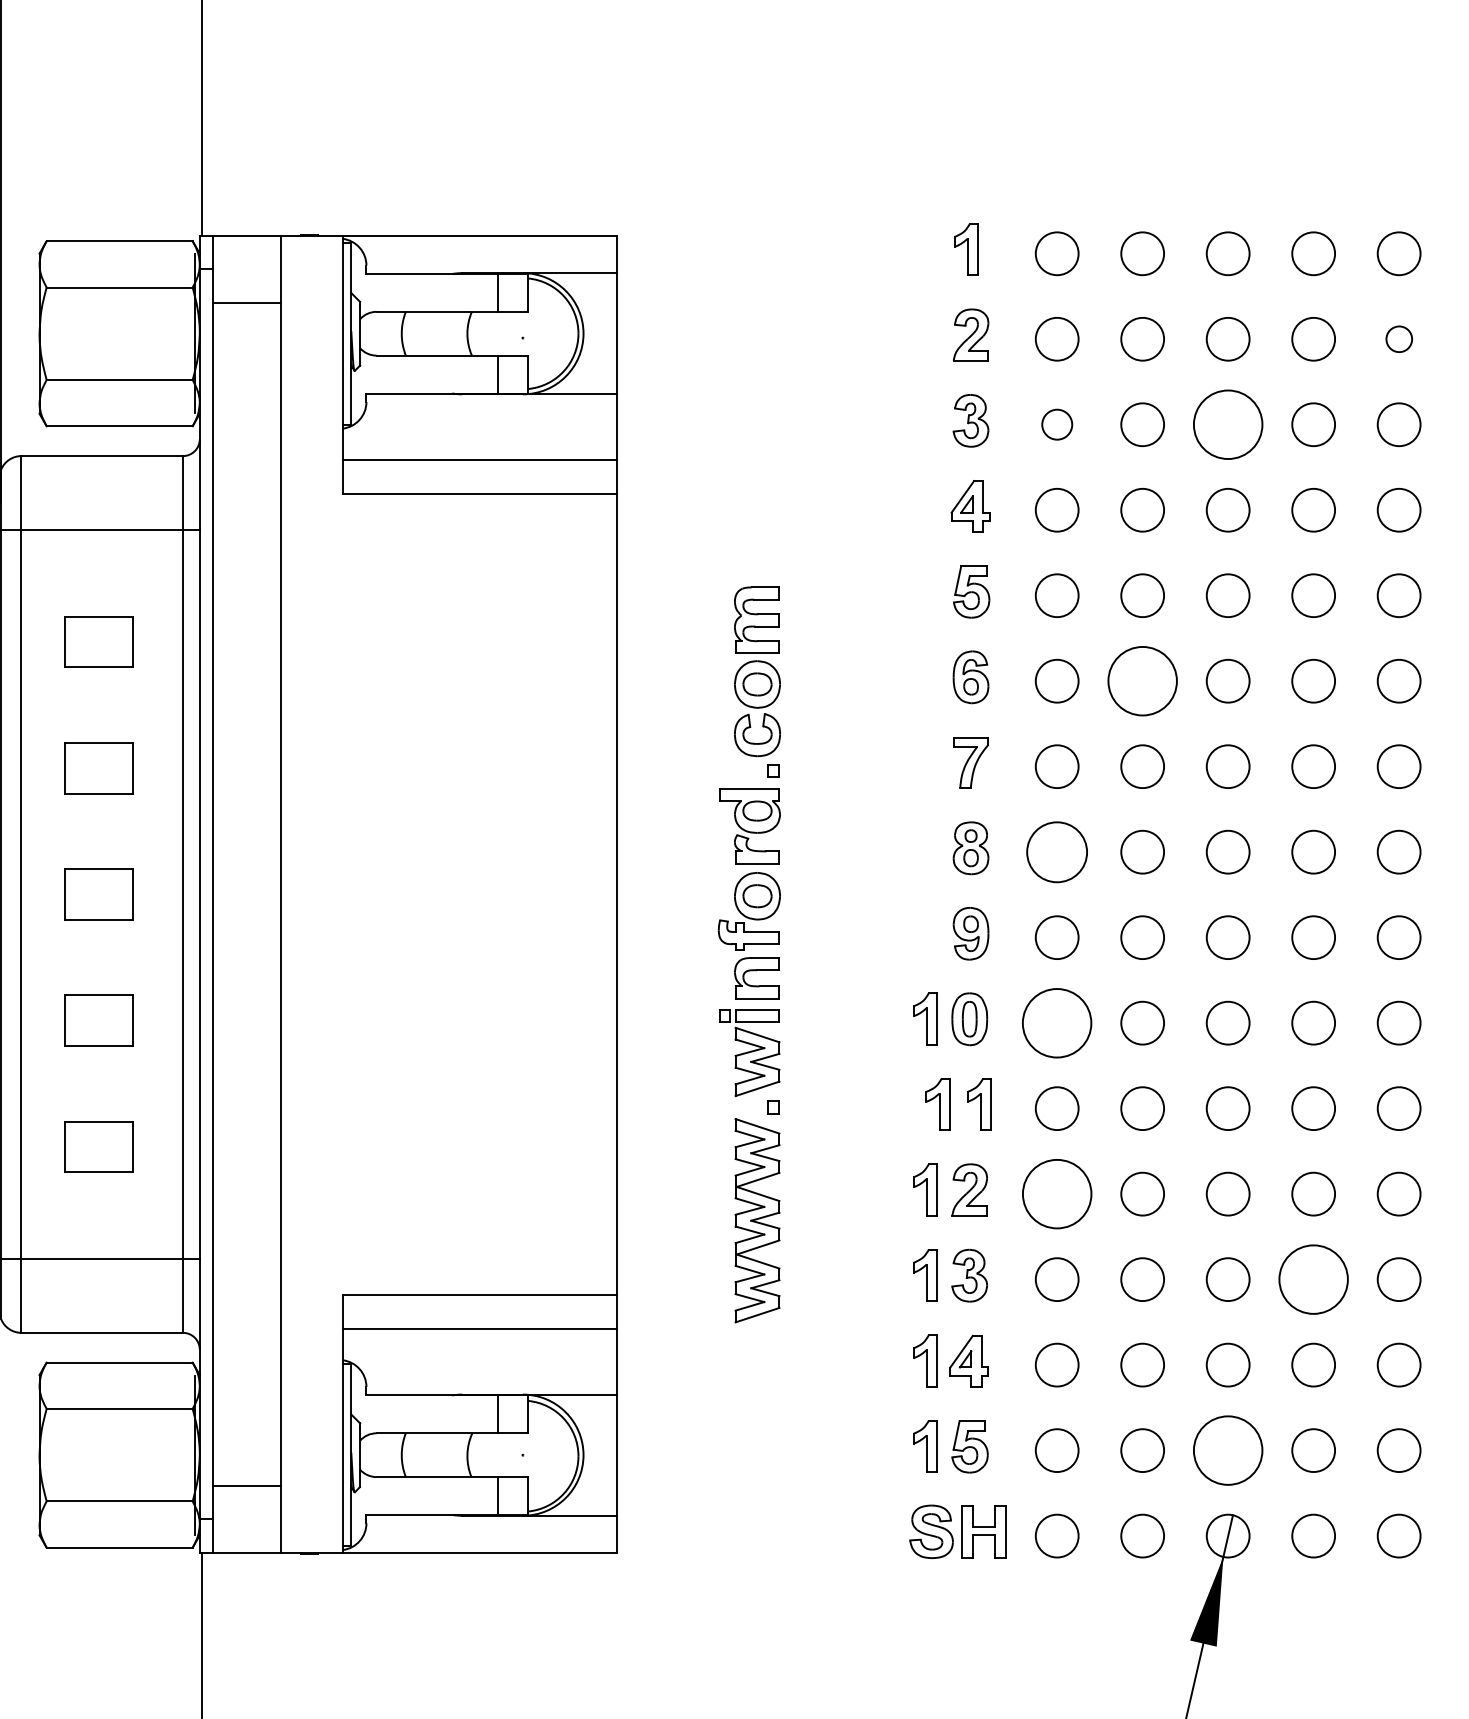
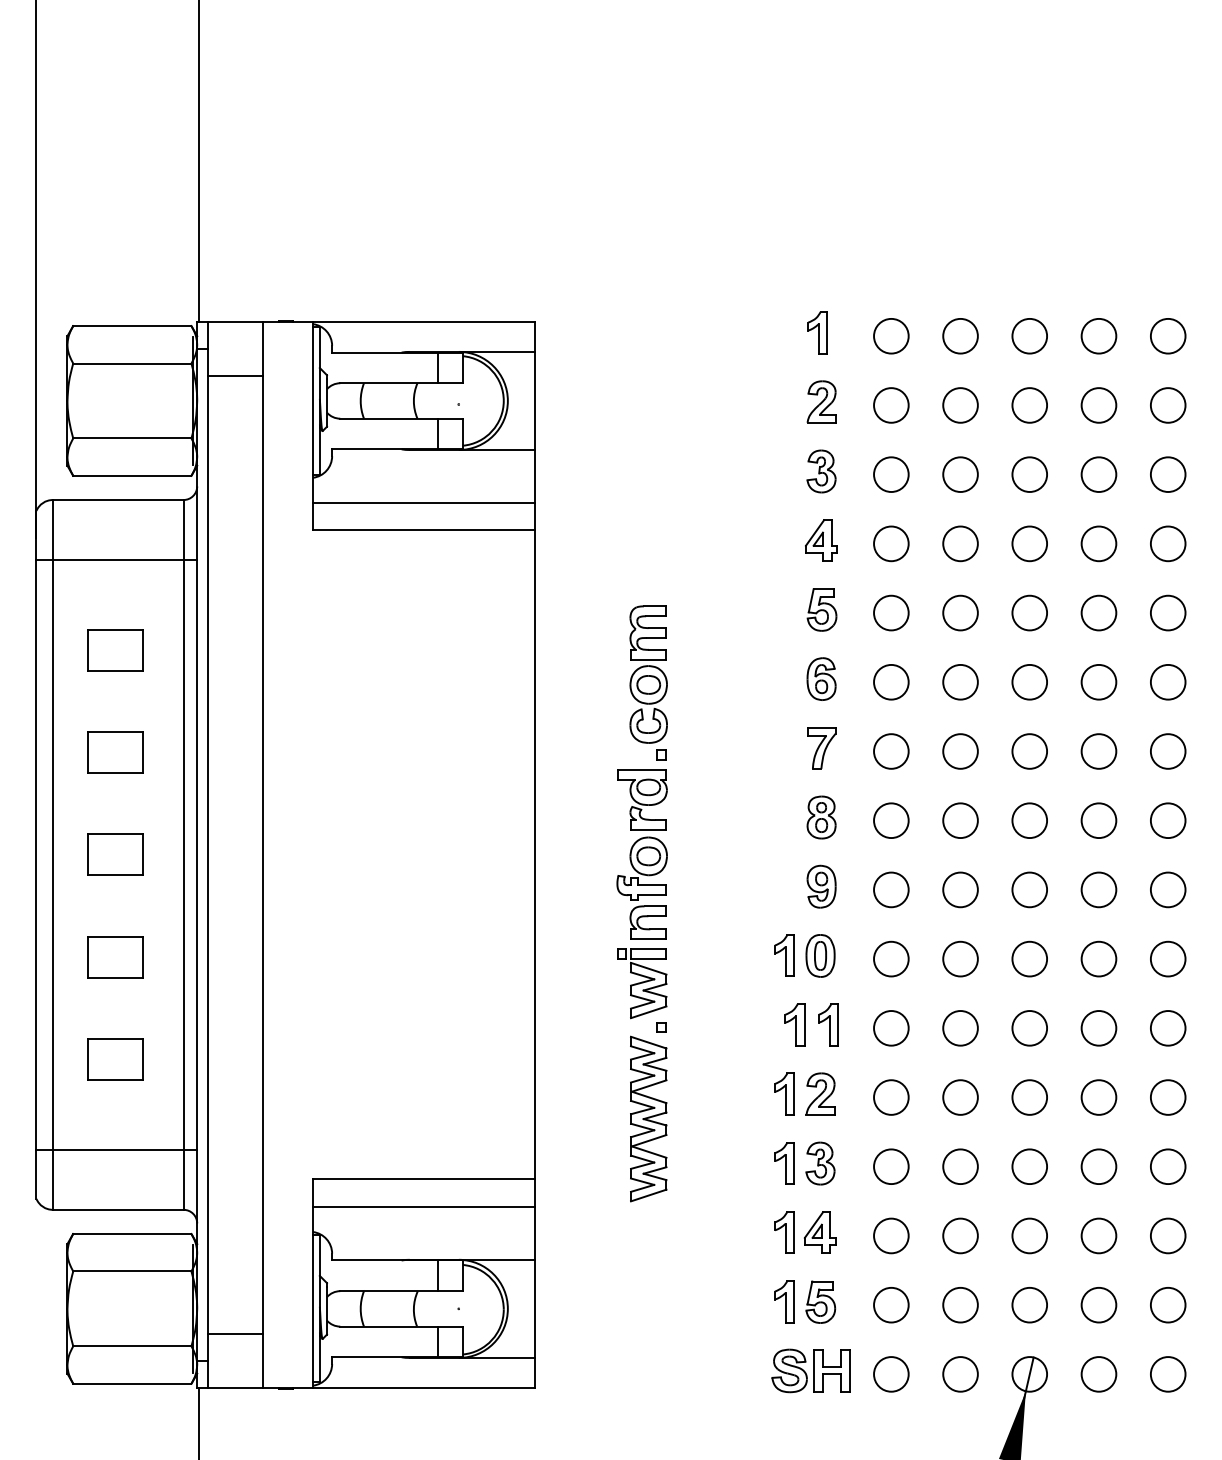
circle: (1399, 339) -> (1168, 405), size x1.67
circle: (1057, 424) -> (891, 474), size x1.43
circle: (1227, 424) -> (1029, 474), size x0.62
circle: (1142, 680) -> (960, 681), size x0.62
circle: (1057, 851) -> (891, 820), size x0.71
circle: (1057, 1022) -> (891, 958), size x0.62
circle: (1057, 1194) -> (891, 1097), size x0.62
circle: (1313, 1279) -> (1098, 1166), size x0.62
circle: (1227, 1449) -> (1029, 1304), size x0.62

